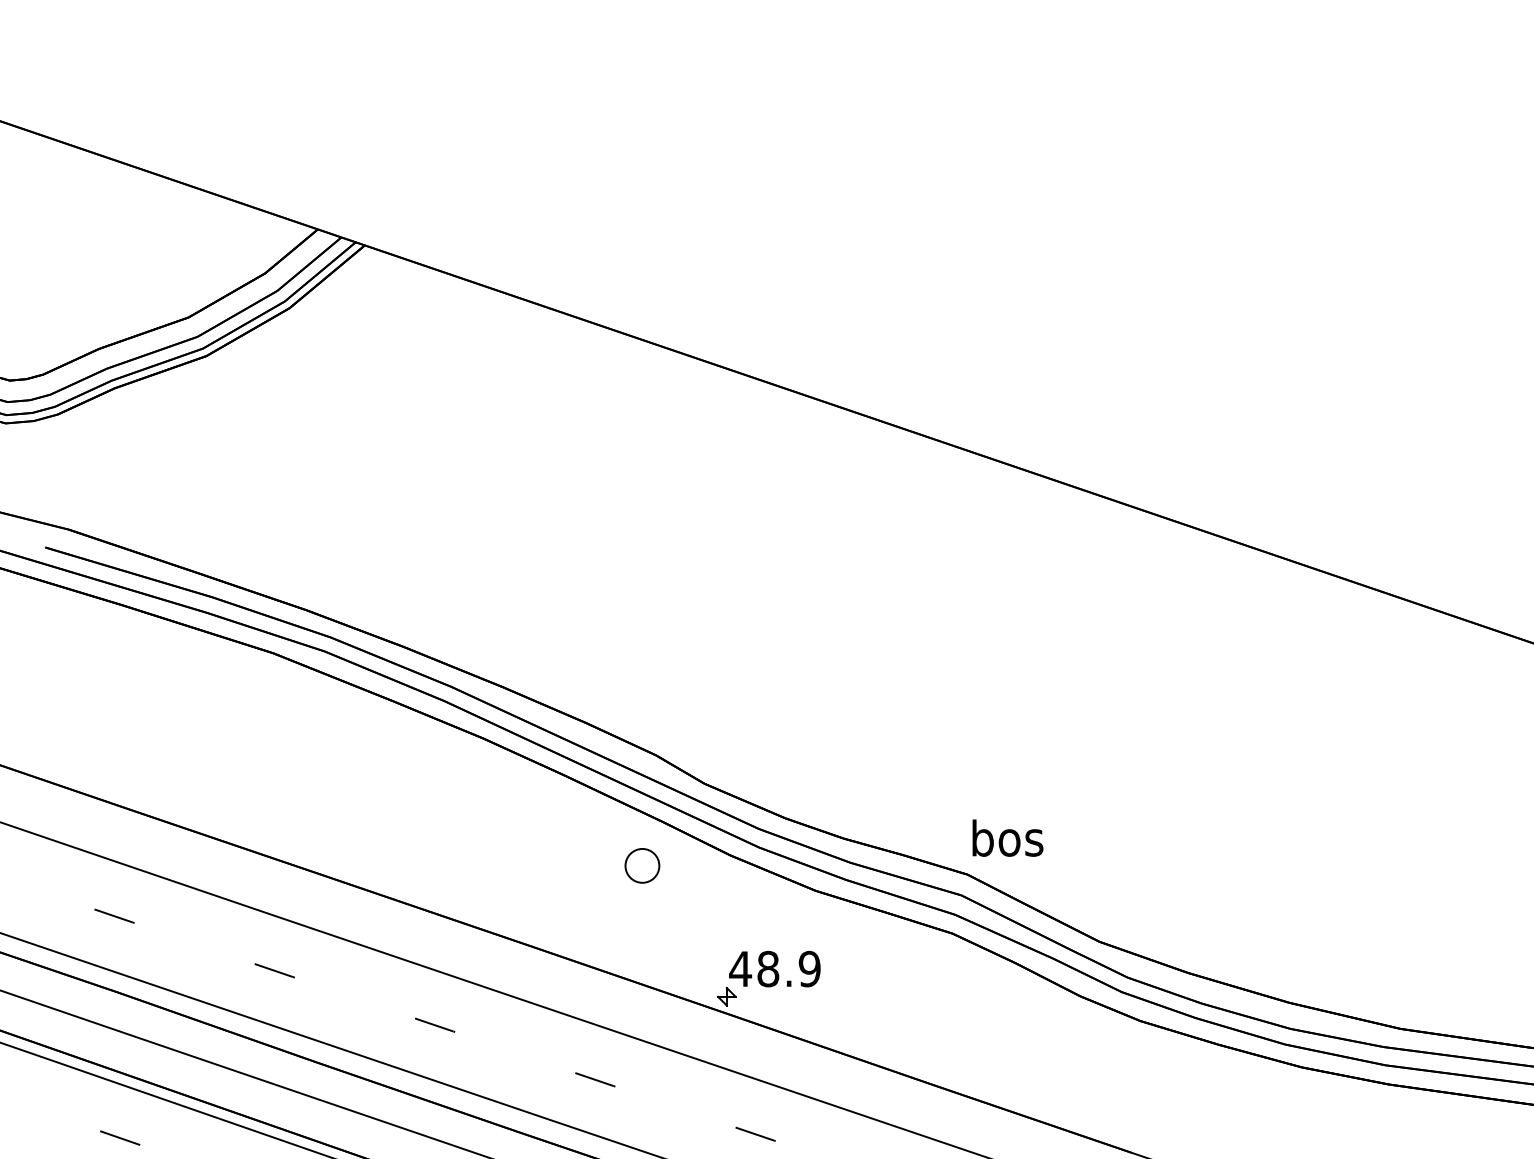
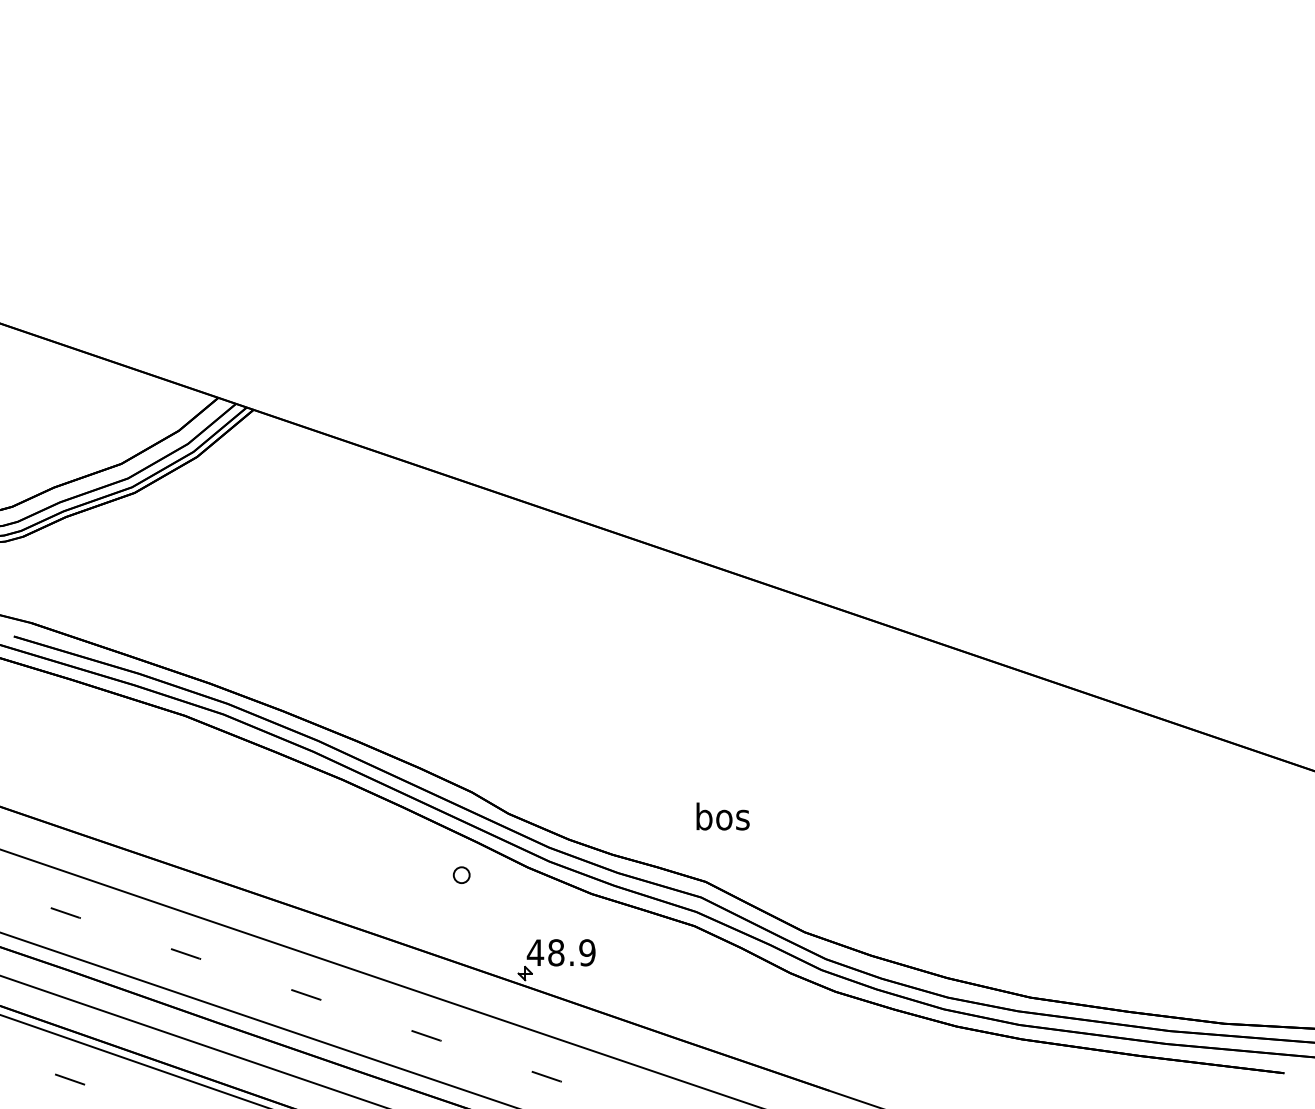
text: (1007, 838) -> (722, 816), moved
part: (641, 864) -> (461, 874), size x0.62

